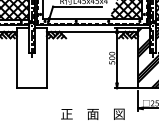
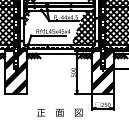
hatch: (31, 58) -> (15, 72), added

